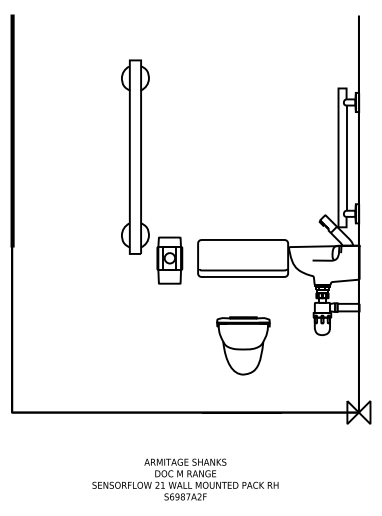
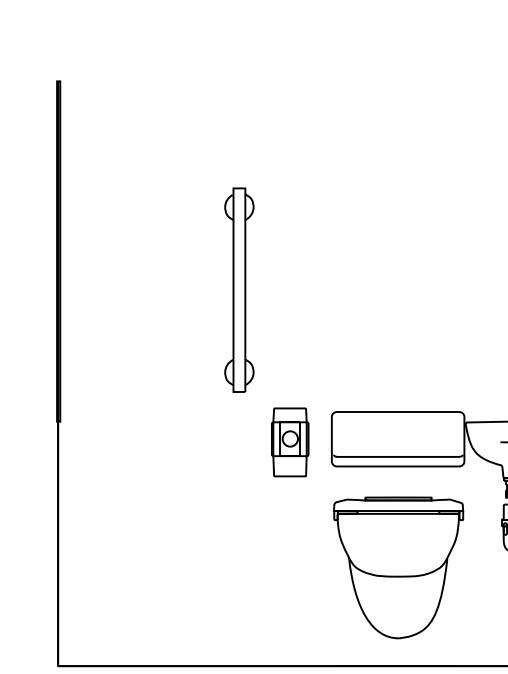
part: (134, 157) -> (238, 290), size x0.71
part: (243, 345) -> (398, 567), size x1.67

